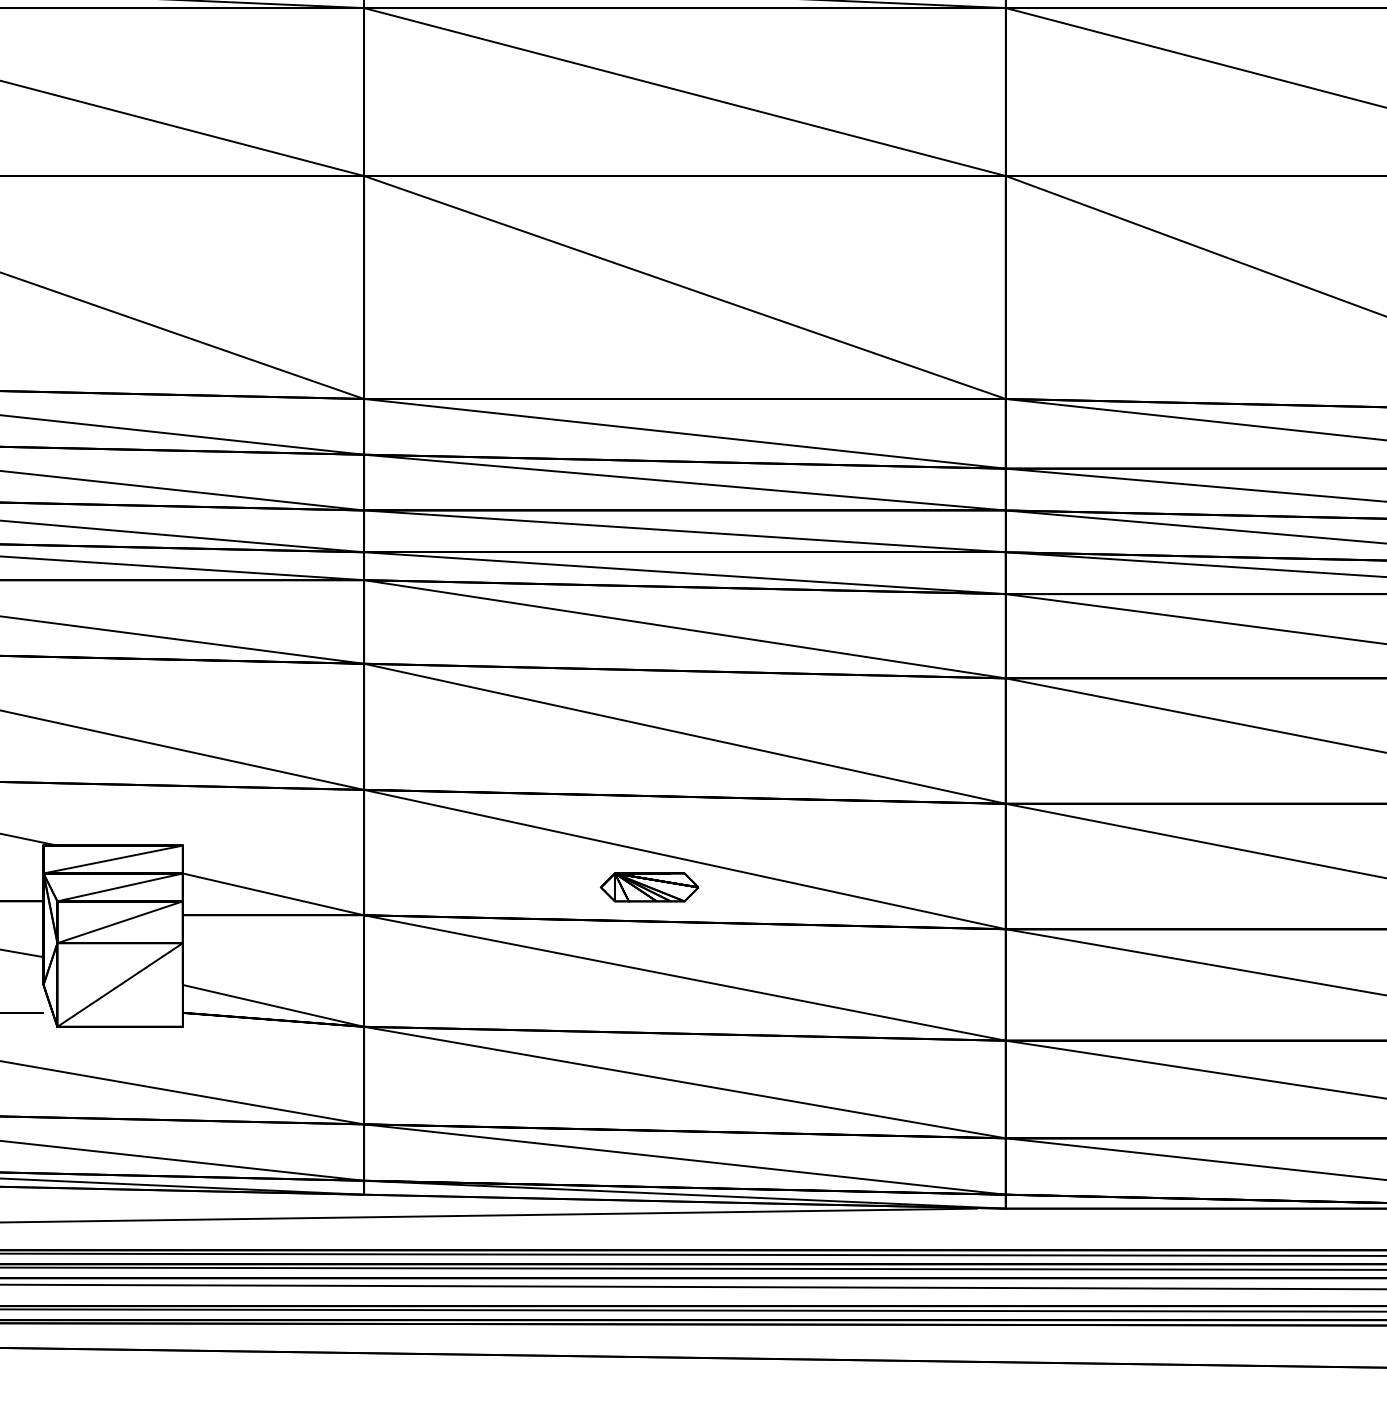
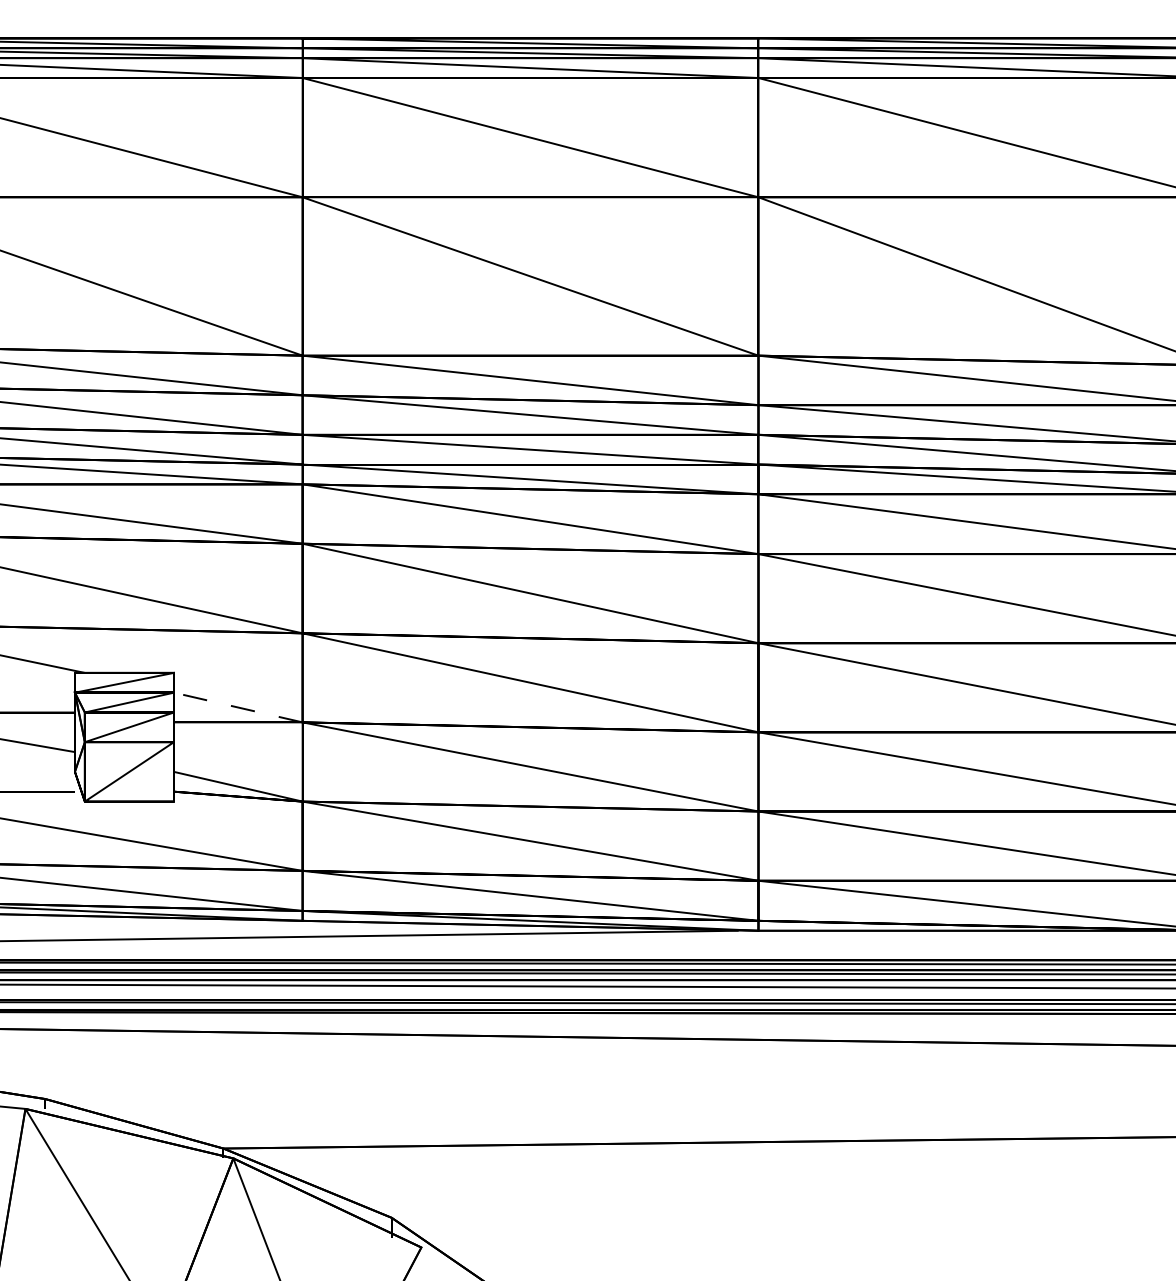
part: (648, 887) -> (504, 702), removed
line: (272, 894) -> (237, 707), solid -> dashed

